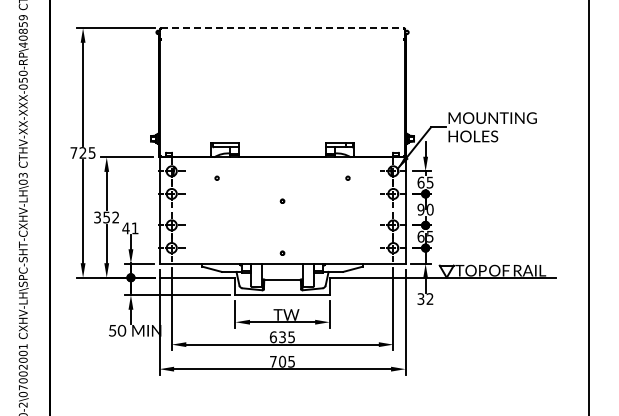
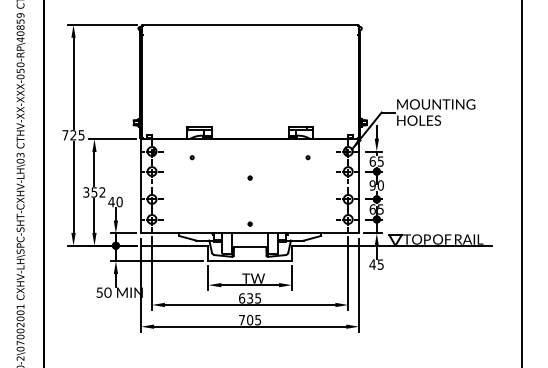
line: (282, 28) -> (250, 25), dashed -> solid
text: (134, 228) -> (119, 202), 41 -> 40
text: (425, 299) -> (376, 265), 32 -> 45

